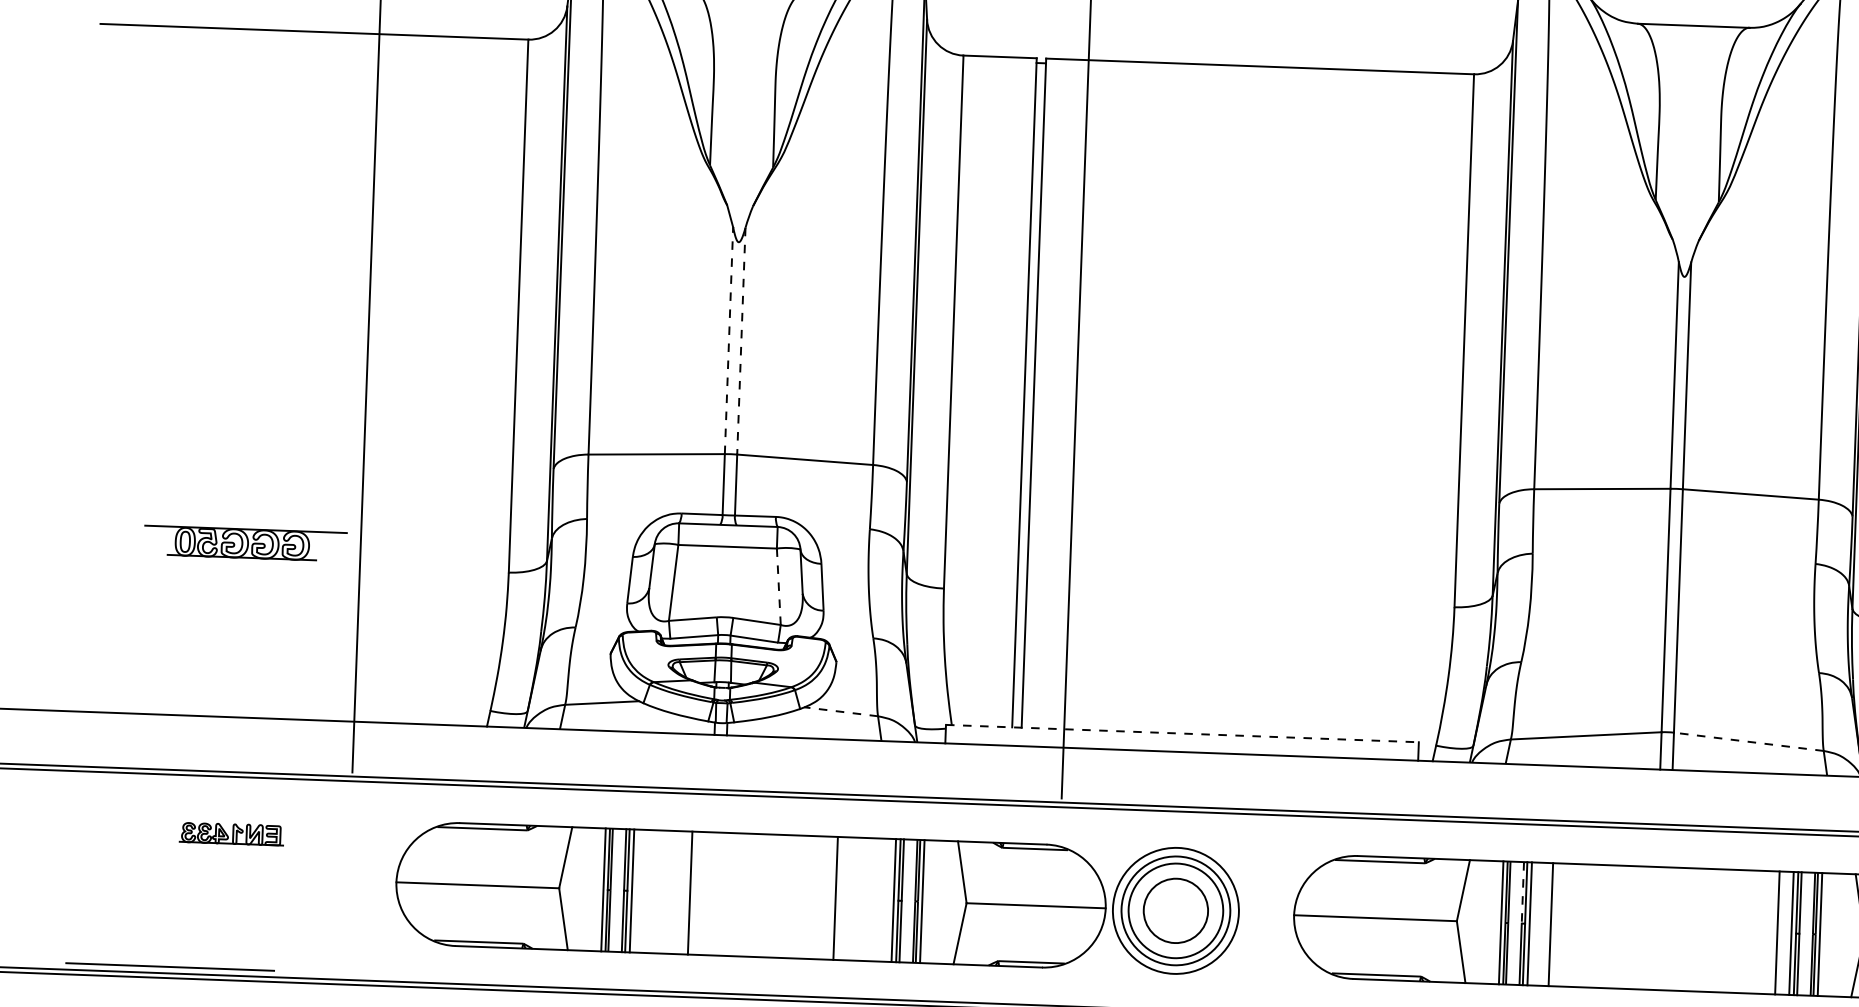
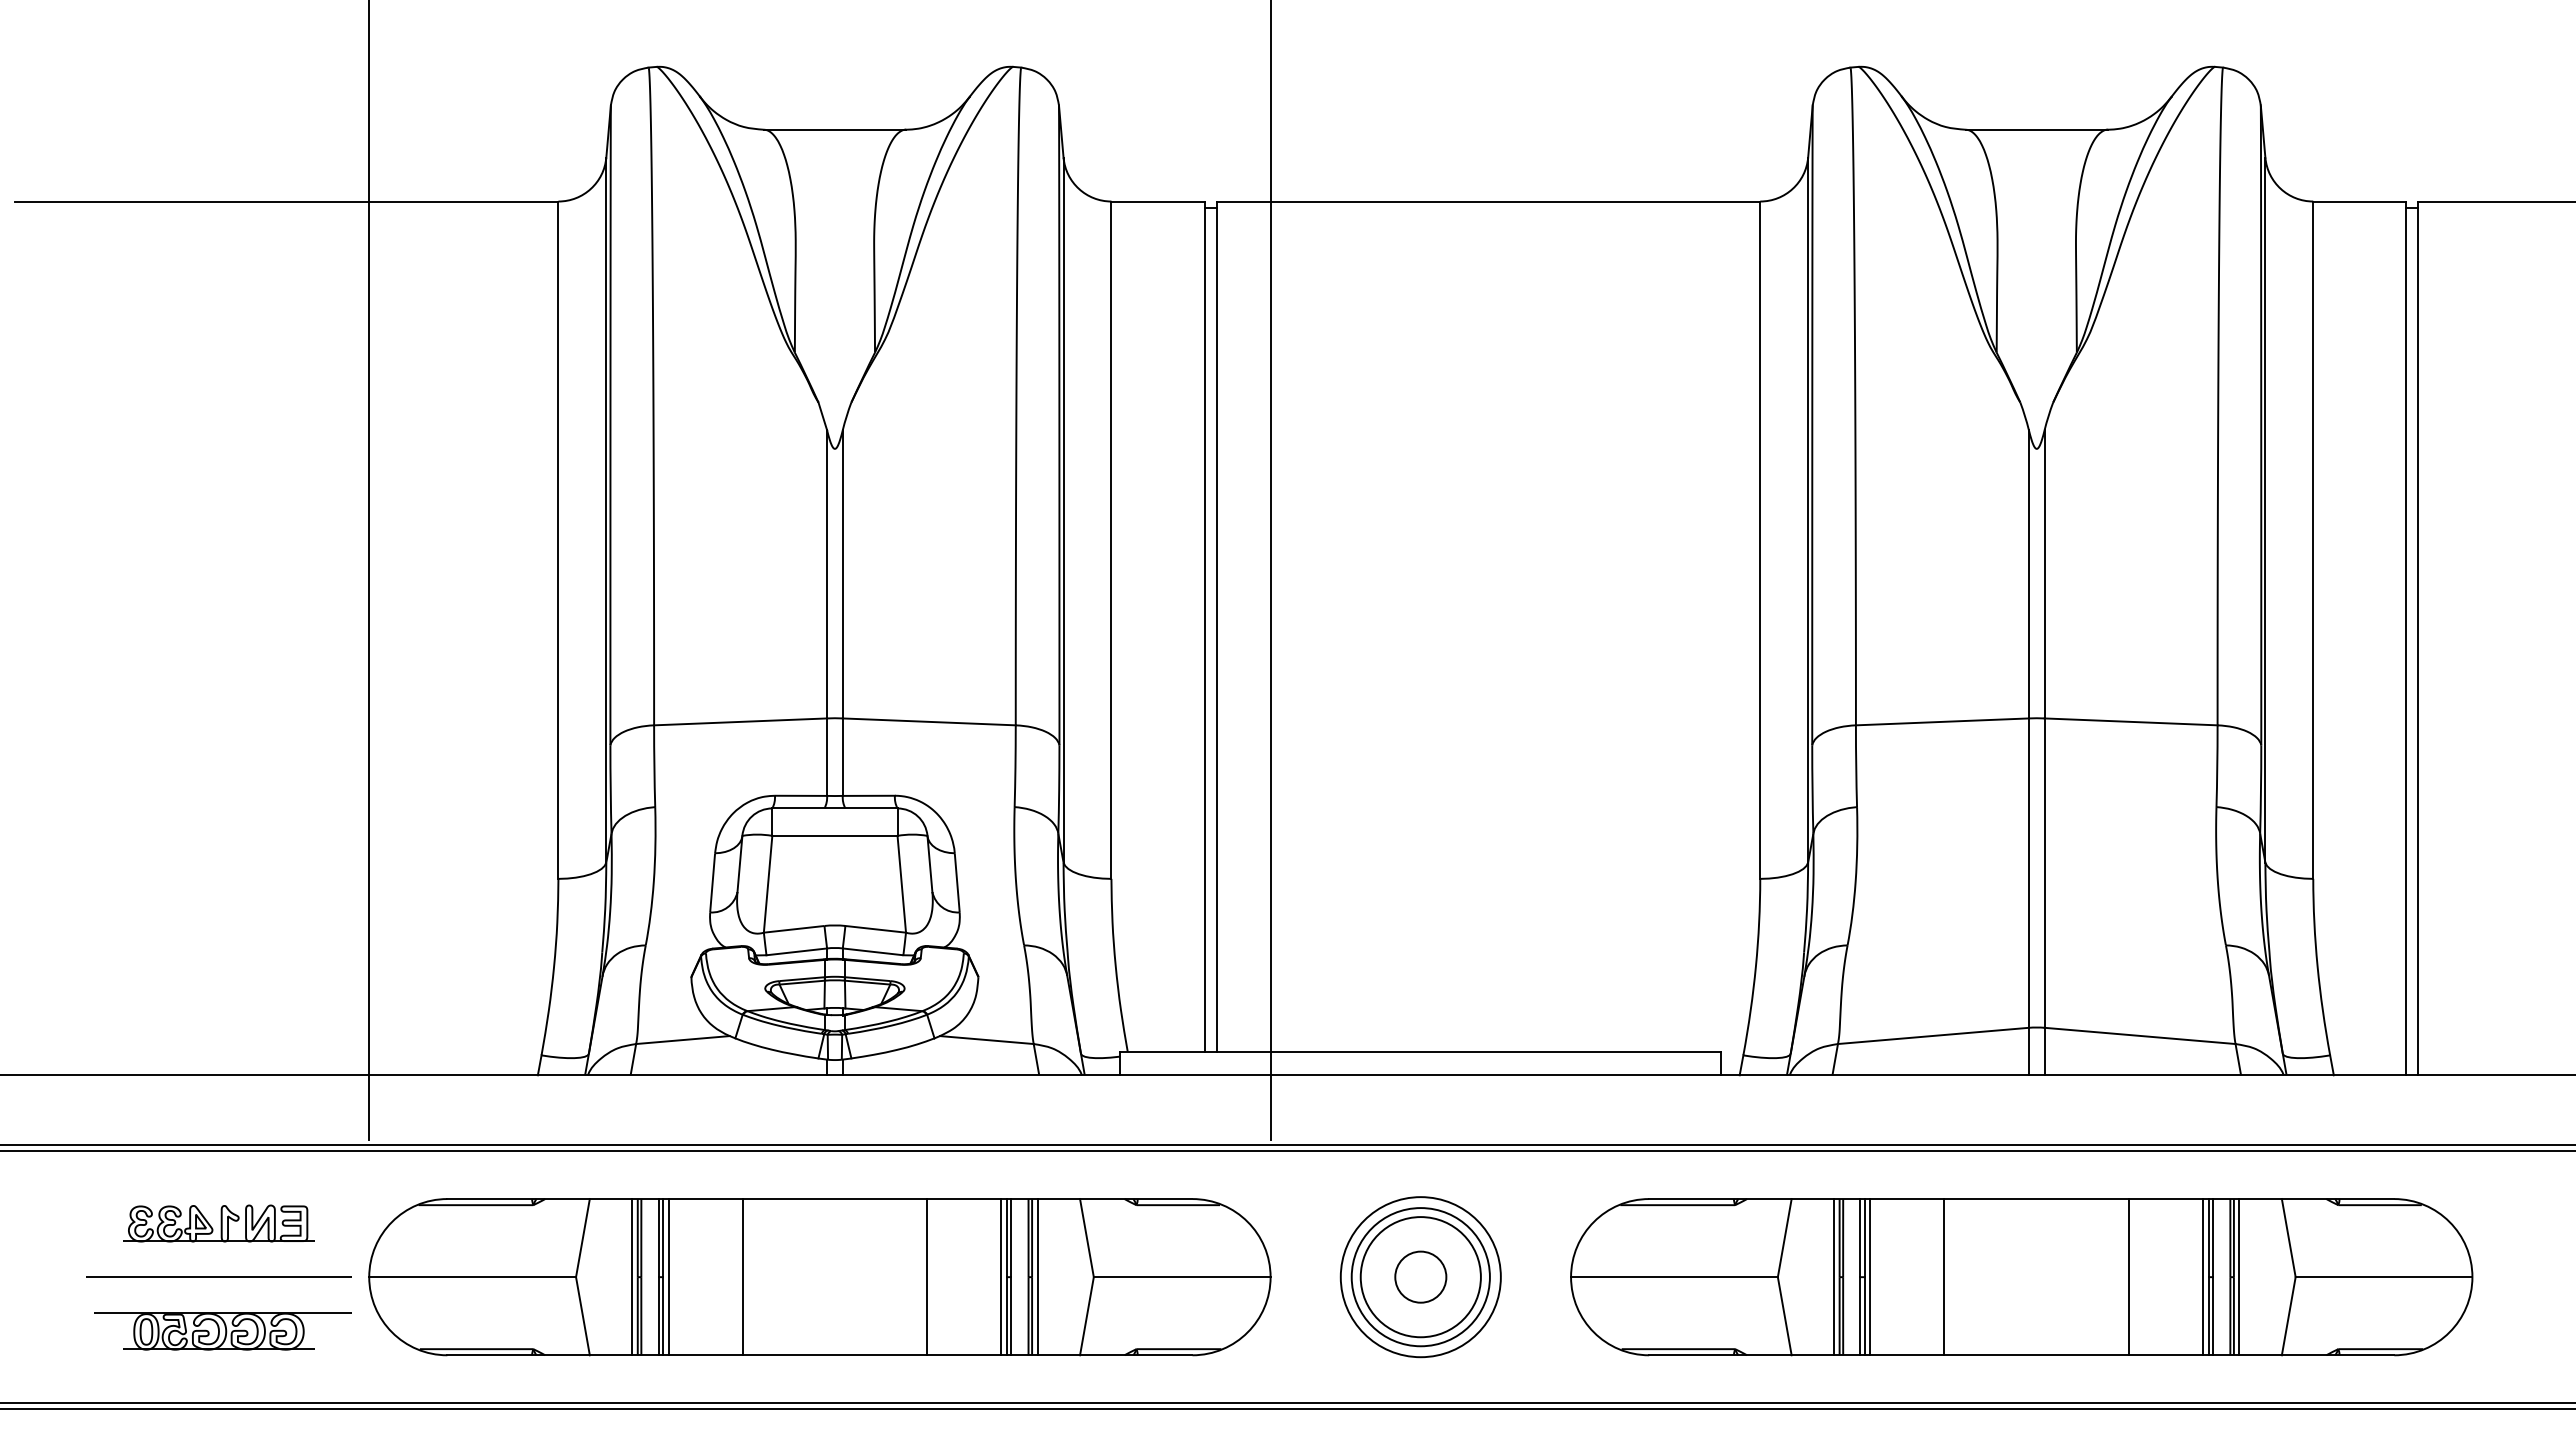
line: (729, 340) -> (827, 573), dashed -> solid
line: (741, 341) -> (842, 574), dashed -> solid
part: (245, 543) -> (222, 1331), moved
line: (778, 586) -> (901, 884), dashed -> solid
line: (840, 712) -> (986, 1040), dashed -> solid
line: (1182, 733) -> (1421, 1051), dashed -> solid
line: (1749, 741) -> (2140, 1035), dashed -> solid
part: (231, 833) -> (218, 1223), size x1.43
line: (1523, 893) -> (1860, 1238), dashed -> solid
part: (750, 895) -> (819, 1277), moved
circle: (1175, 910) -> (1420, 1276), size x0.62
line: (1550, 924) -> (1944, 1277), moved
line: (1777, 933) -> (2129, 1277), moved
line: (169, 966) -> (218, 1276), moved

